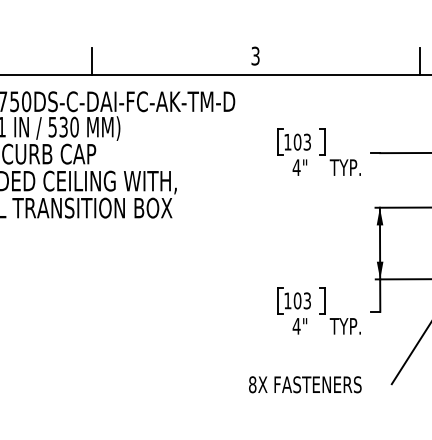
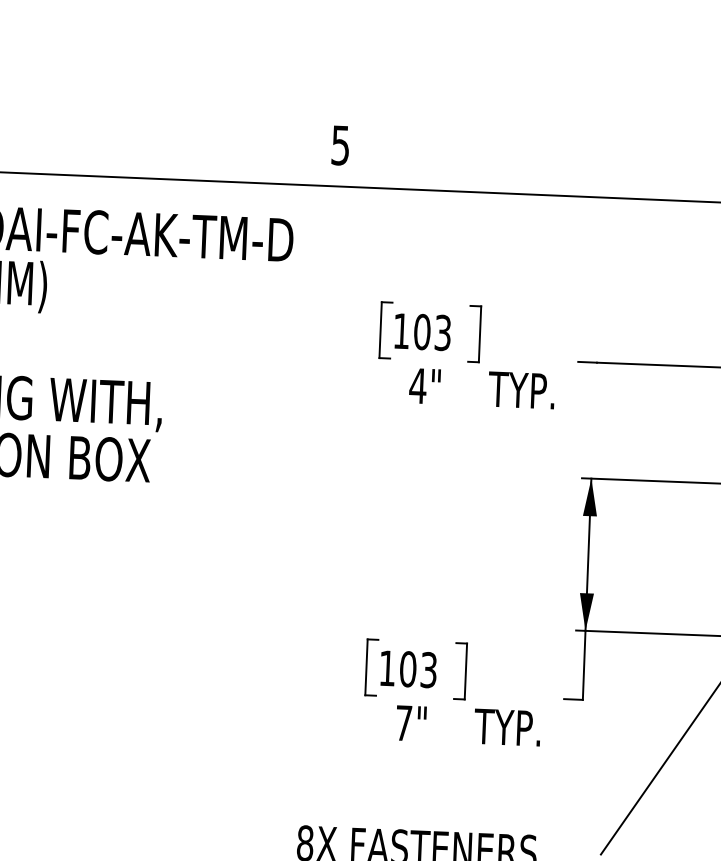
text: (255, 55) -> (340, 144), 3 -> 5
line: (420, 61) -> (690, 171), removed
text: (296, 326) -> (403, 723), 4" -> 7"

